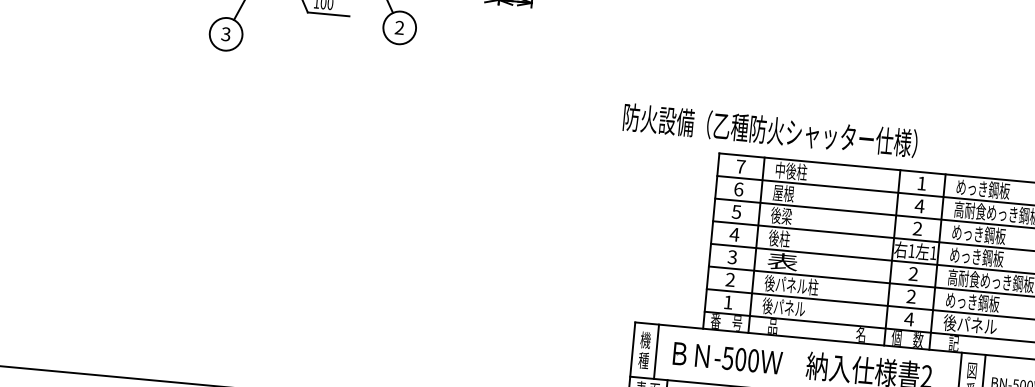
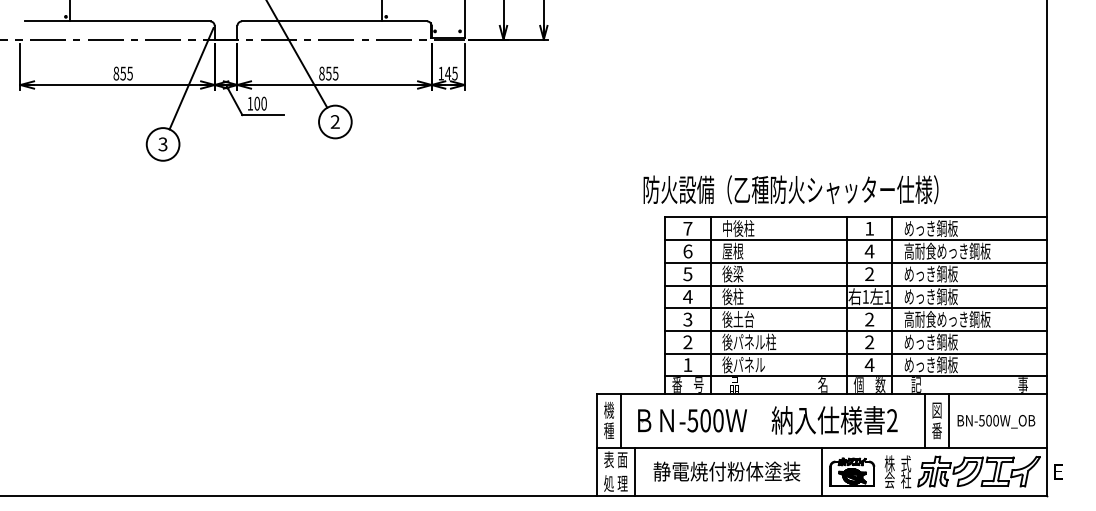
text: (770, 130) -> (790, 189), moved
text: (782, 260) -> (738, 318), 表 -> 後土台
text: (969, 324) -> (930, 364), 後パネル -> めっき鋼板

